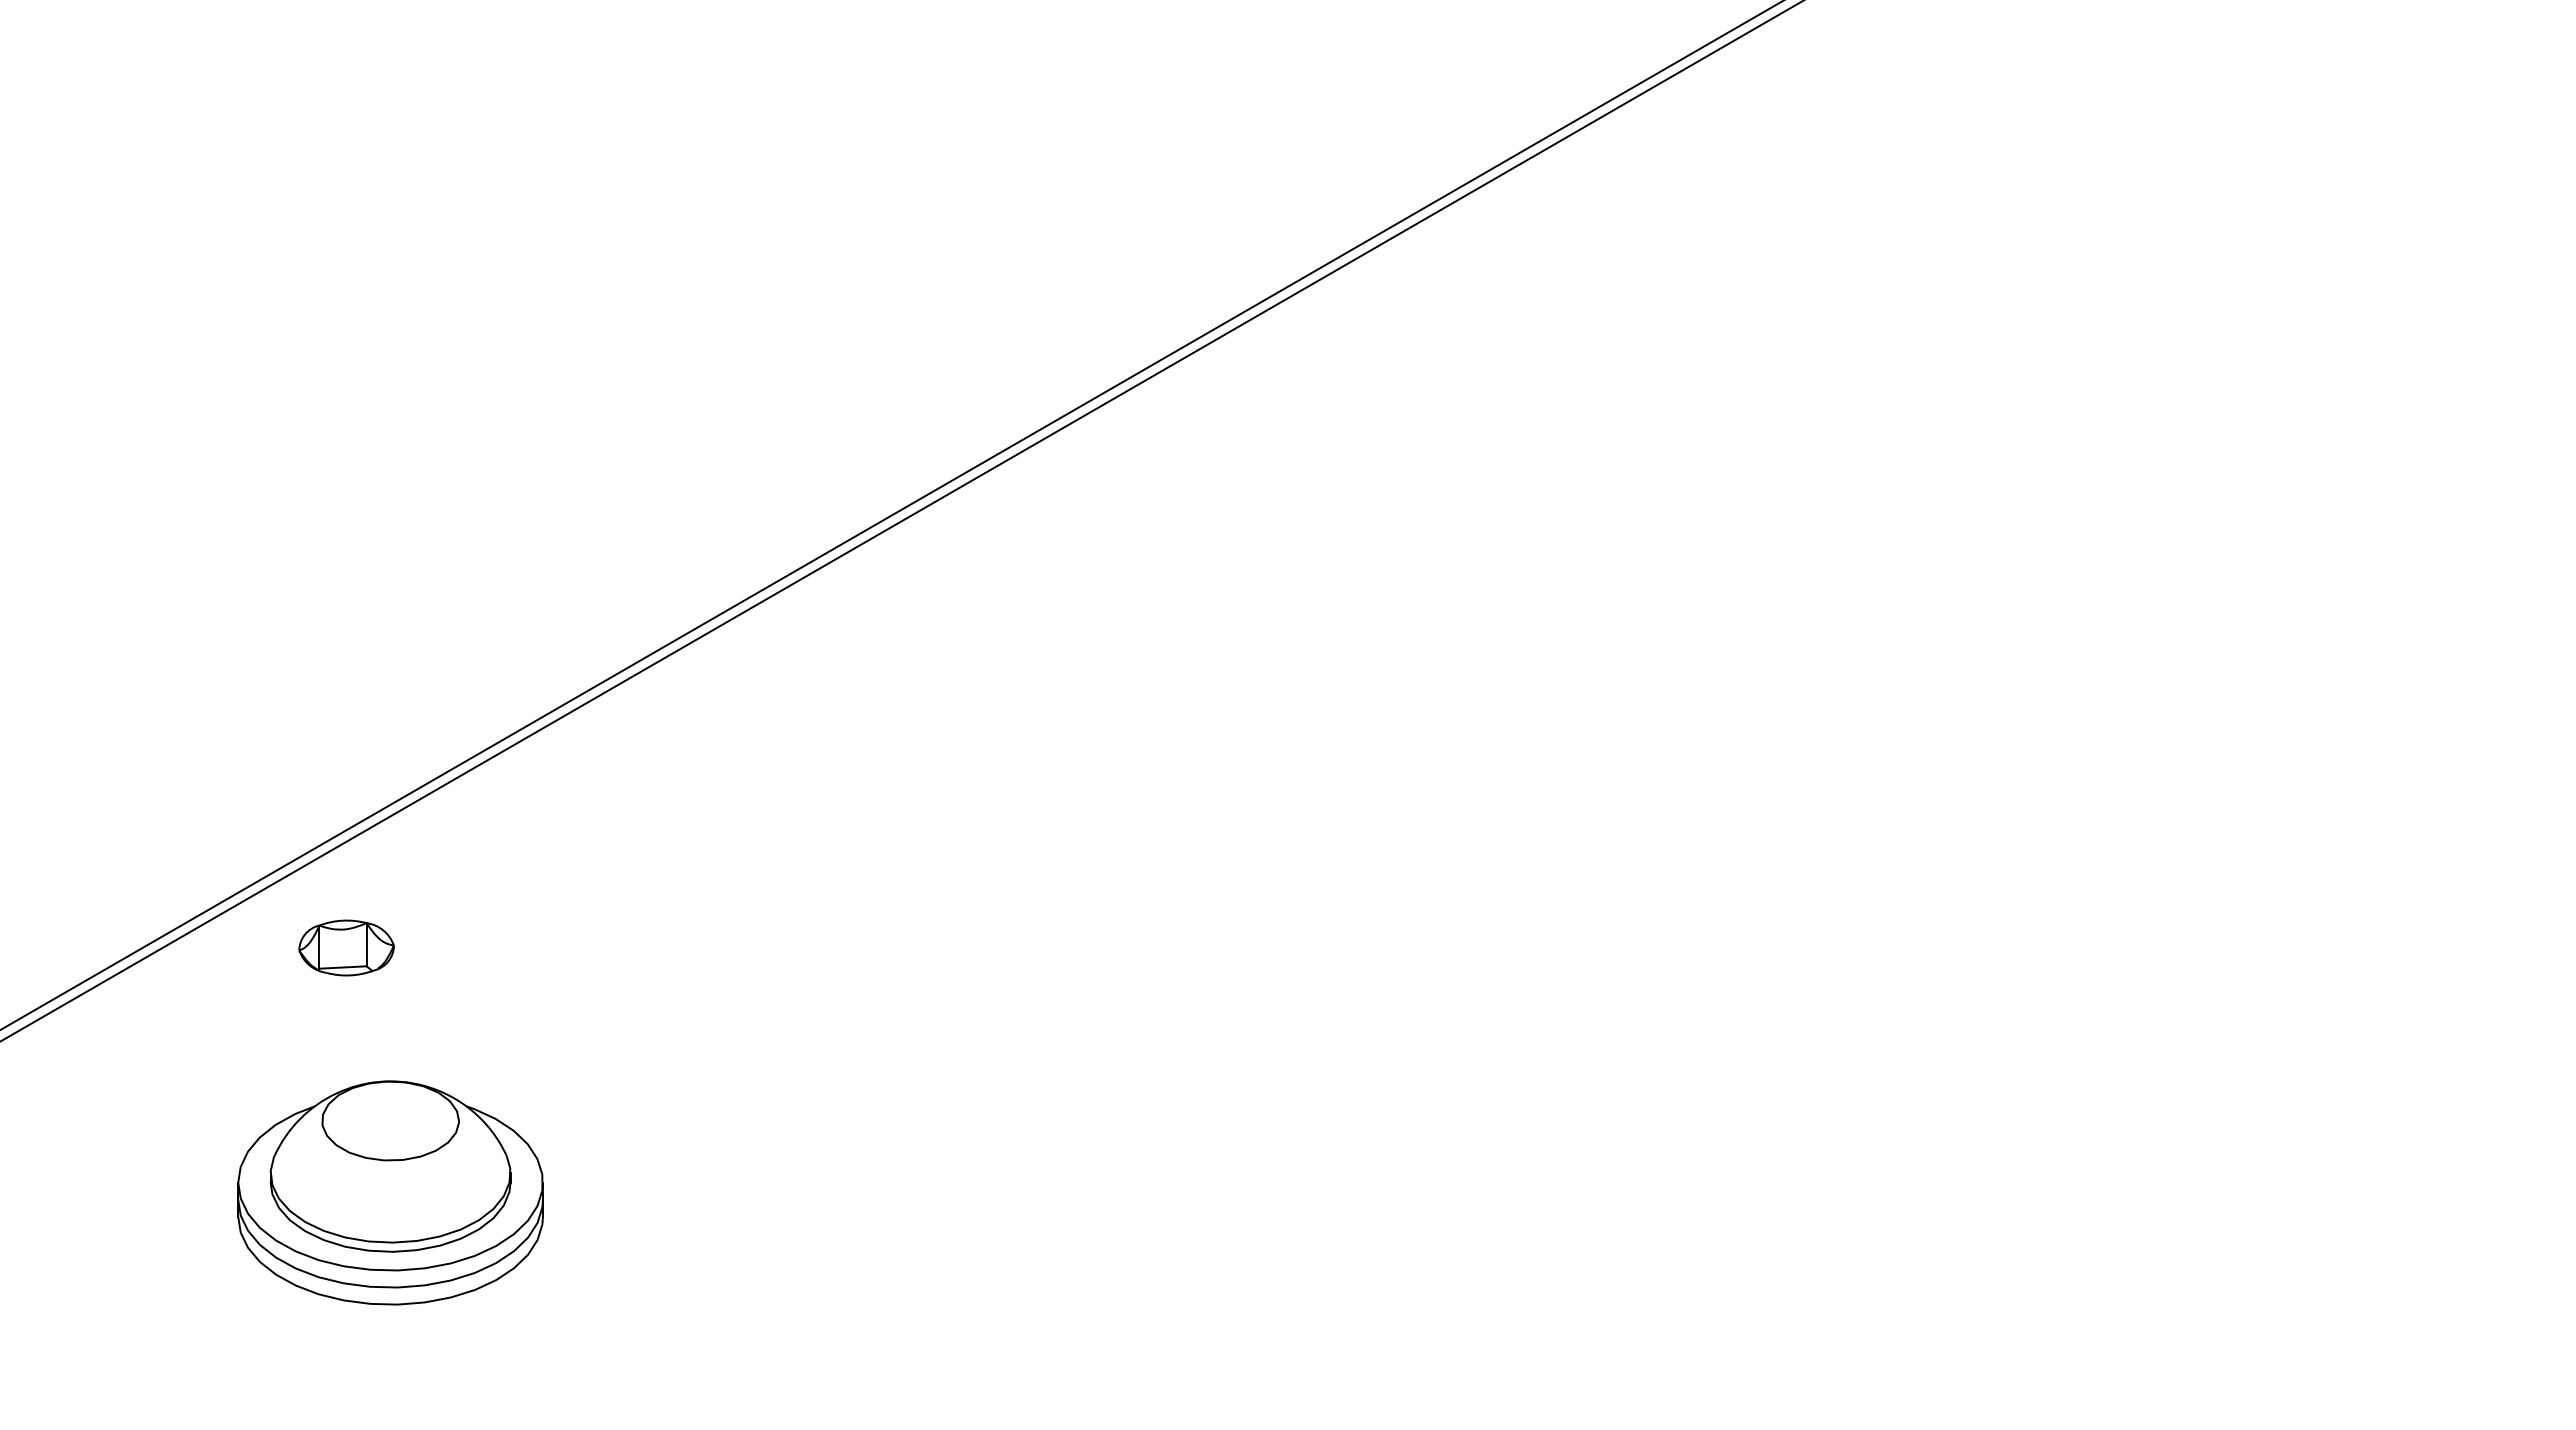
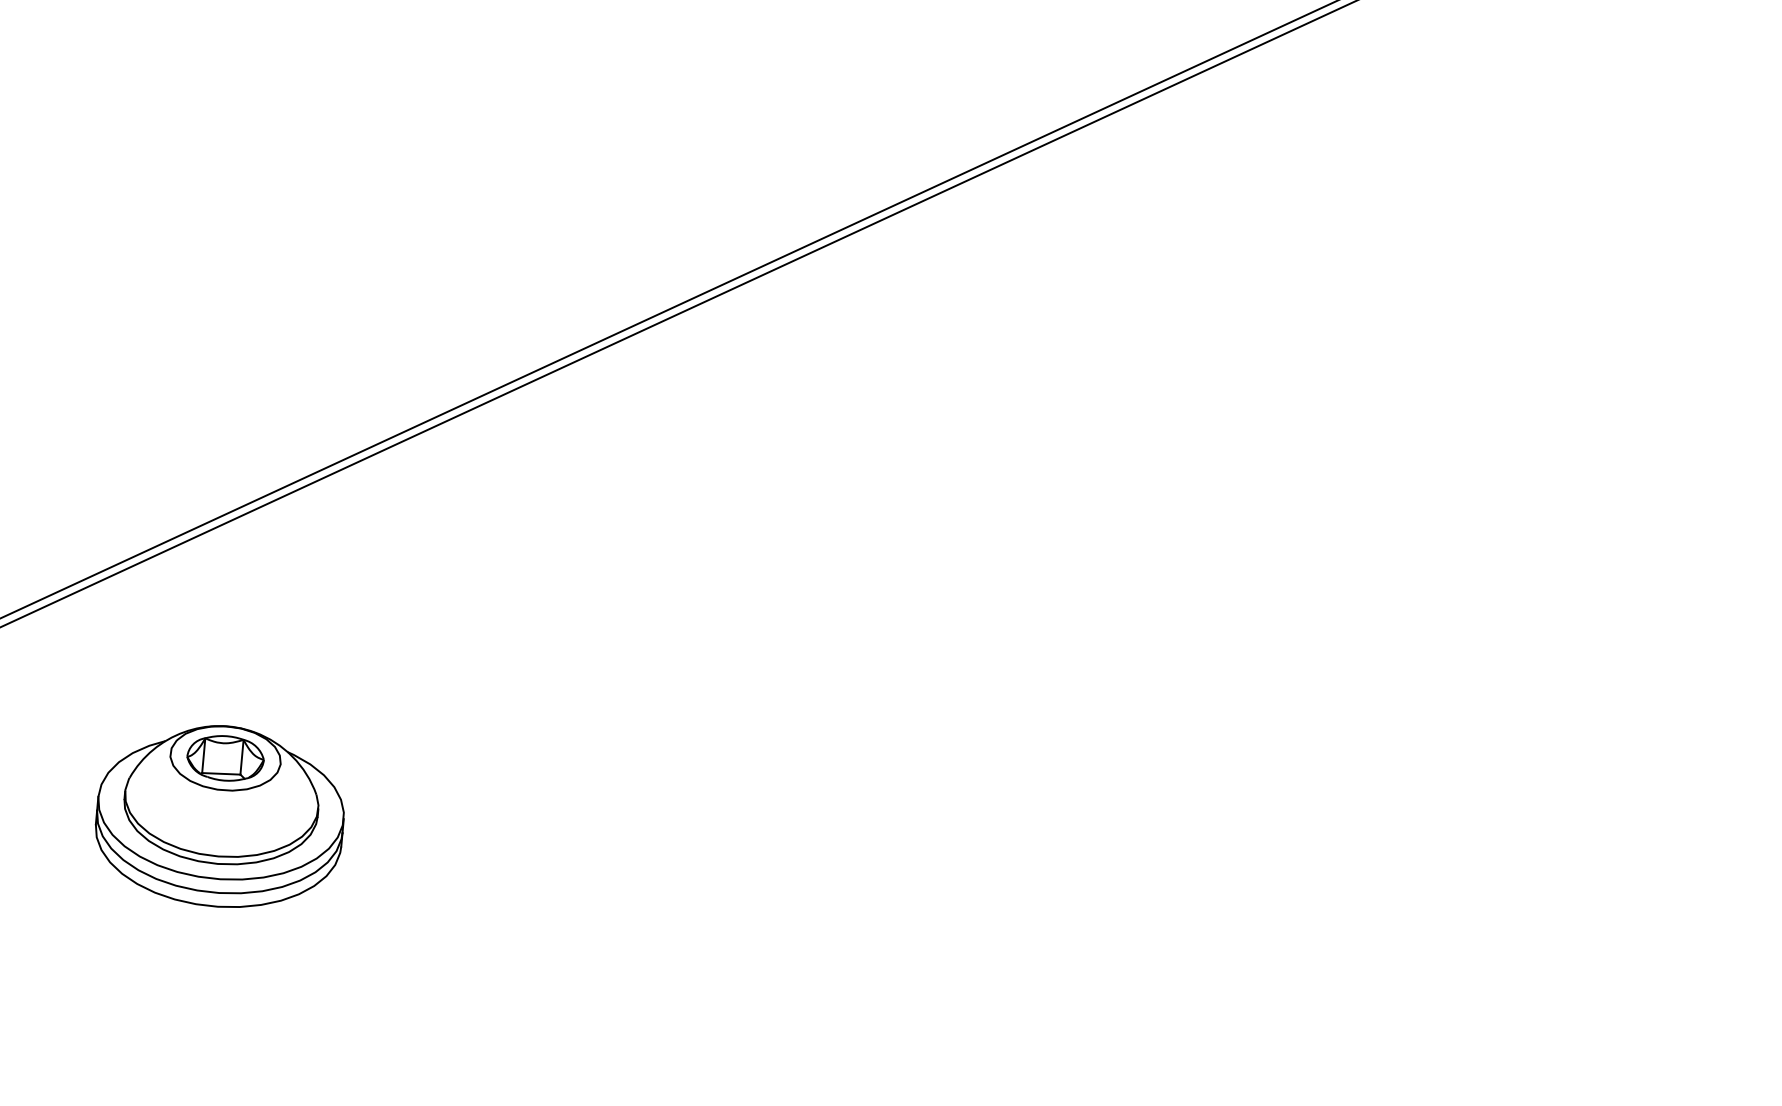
part: (346, 947) -> (225, 757), moved

